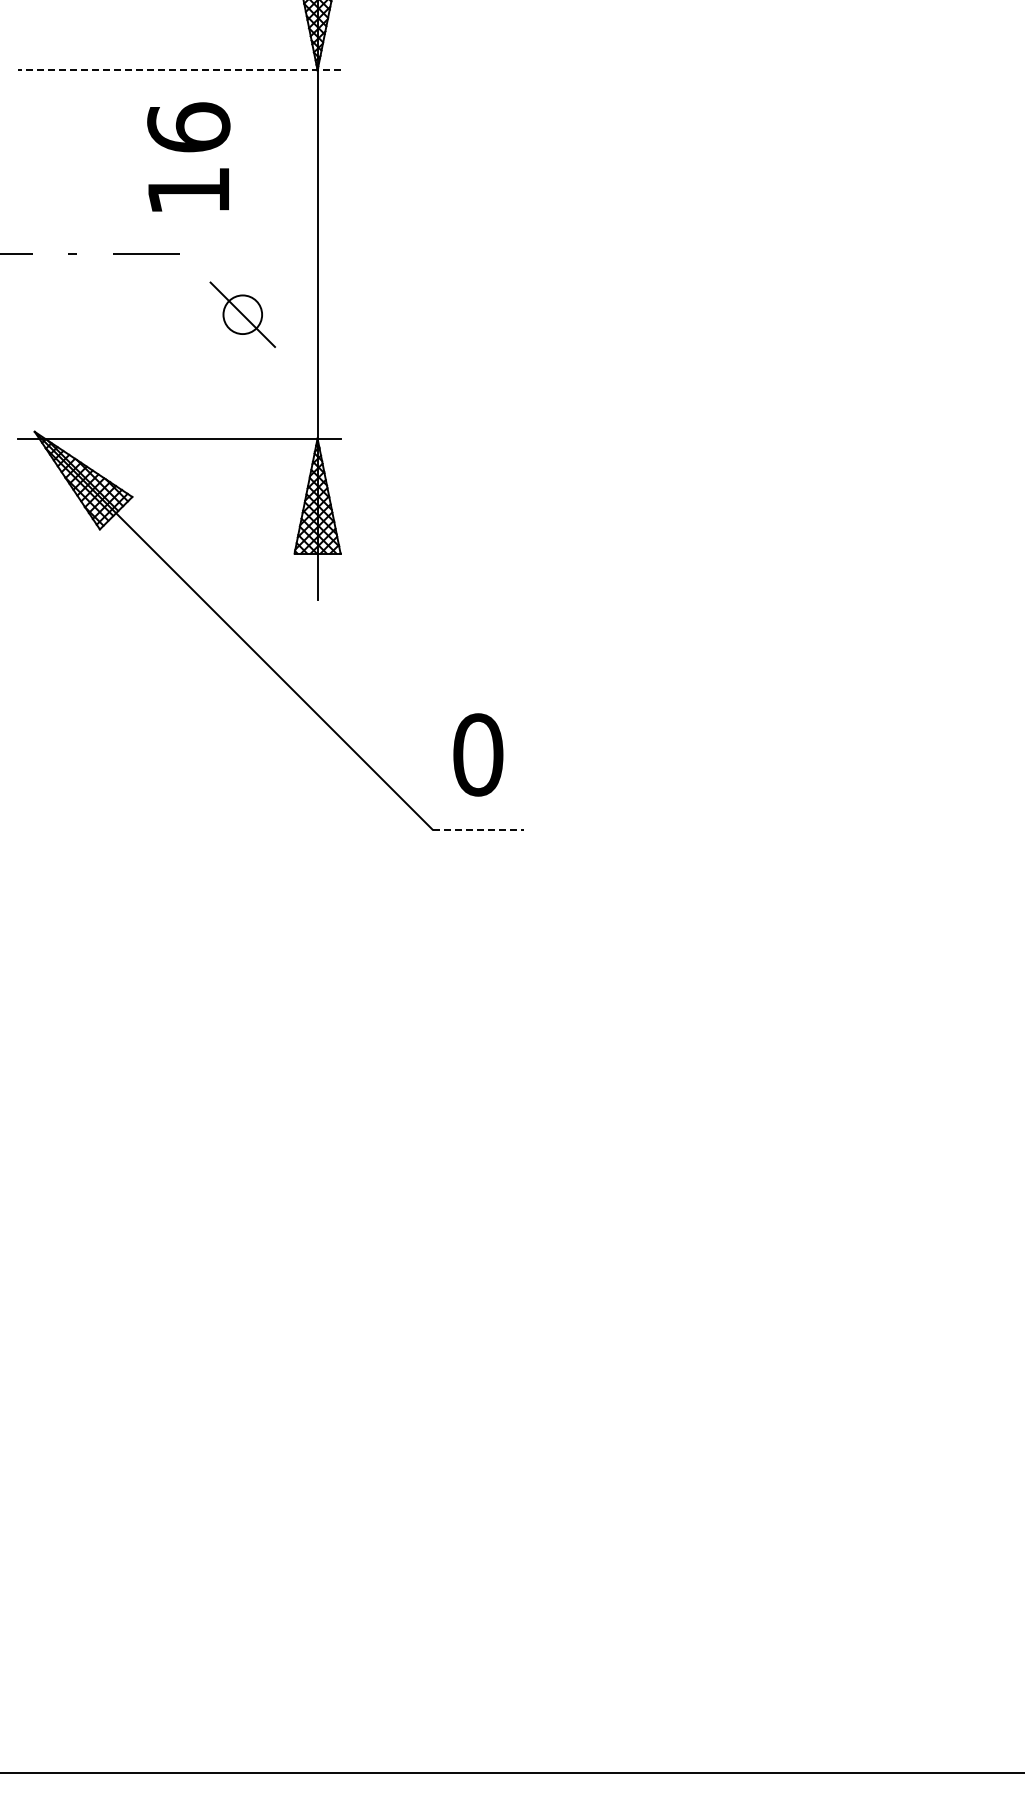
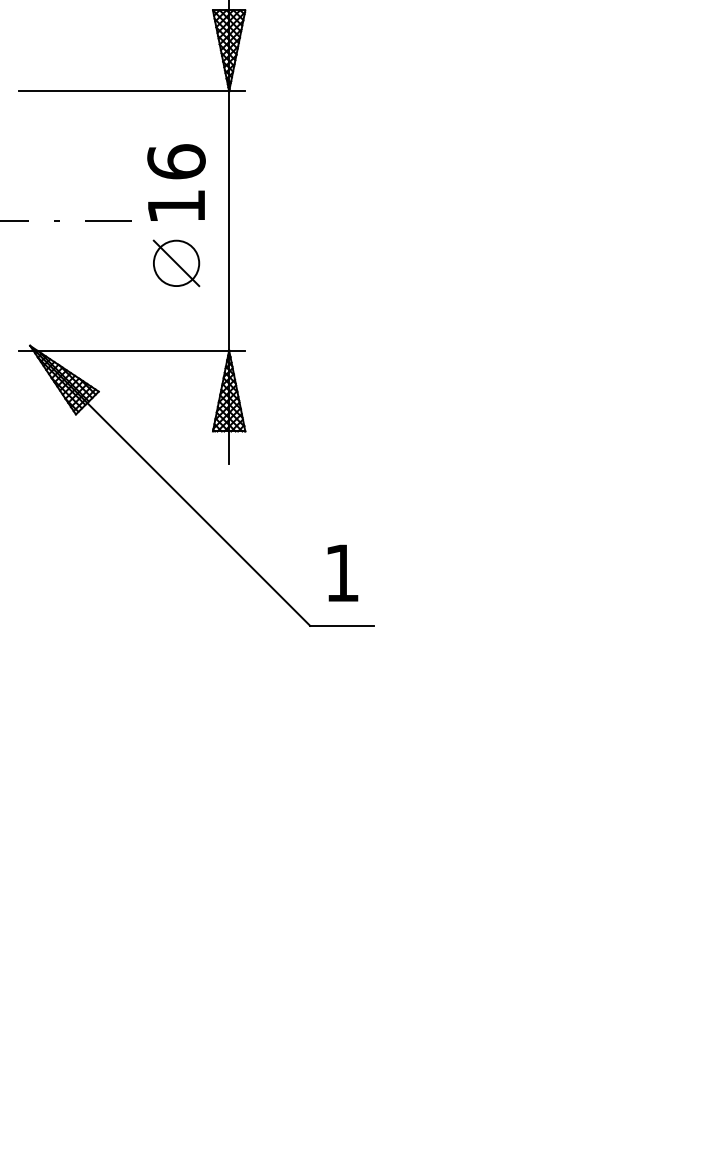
line: (179, 70) -> (131, 91), dashed -> solid
text: (188, 156) -> (176, 182), moved
circle: (242, 314) -> (176, 263), size x1.67
text: (478, 754) -> (342, 572), 0 -> 1
line: (478, 829) -> (342, 625), dashed -> solid

